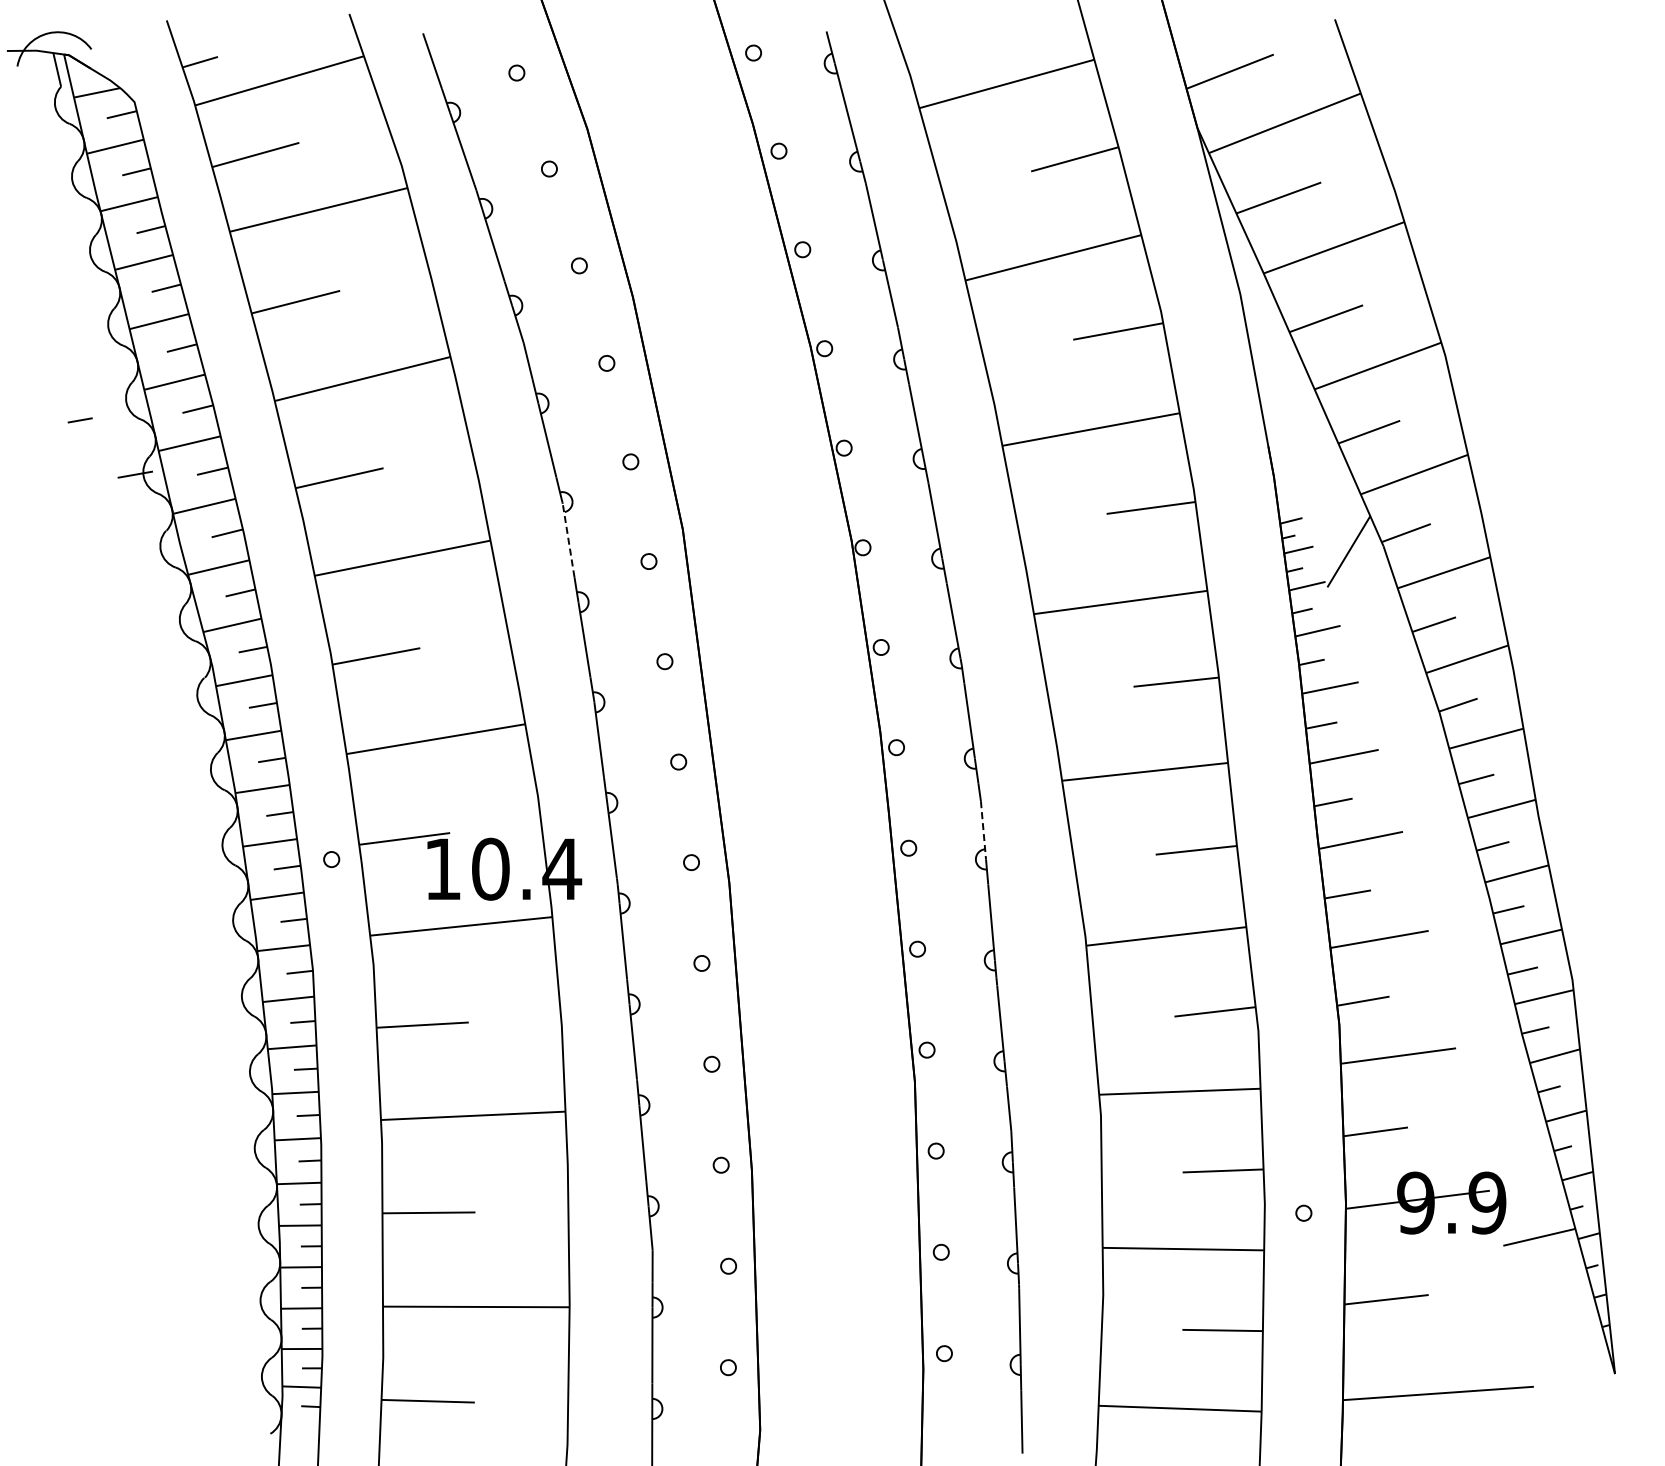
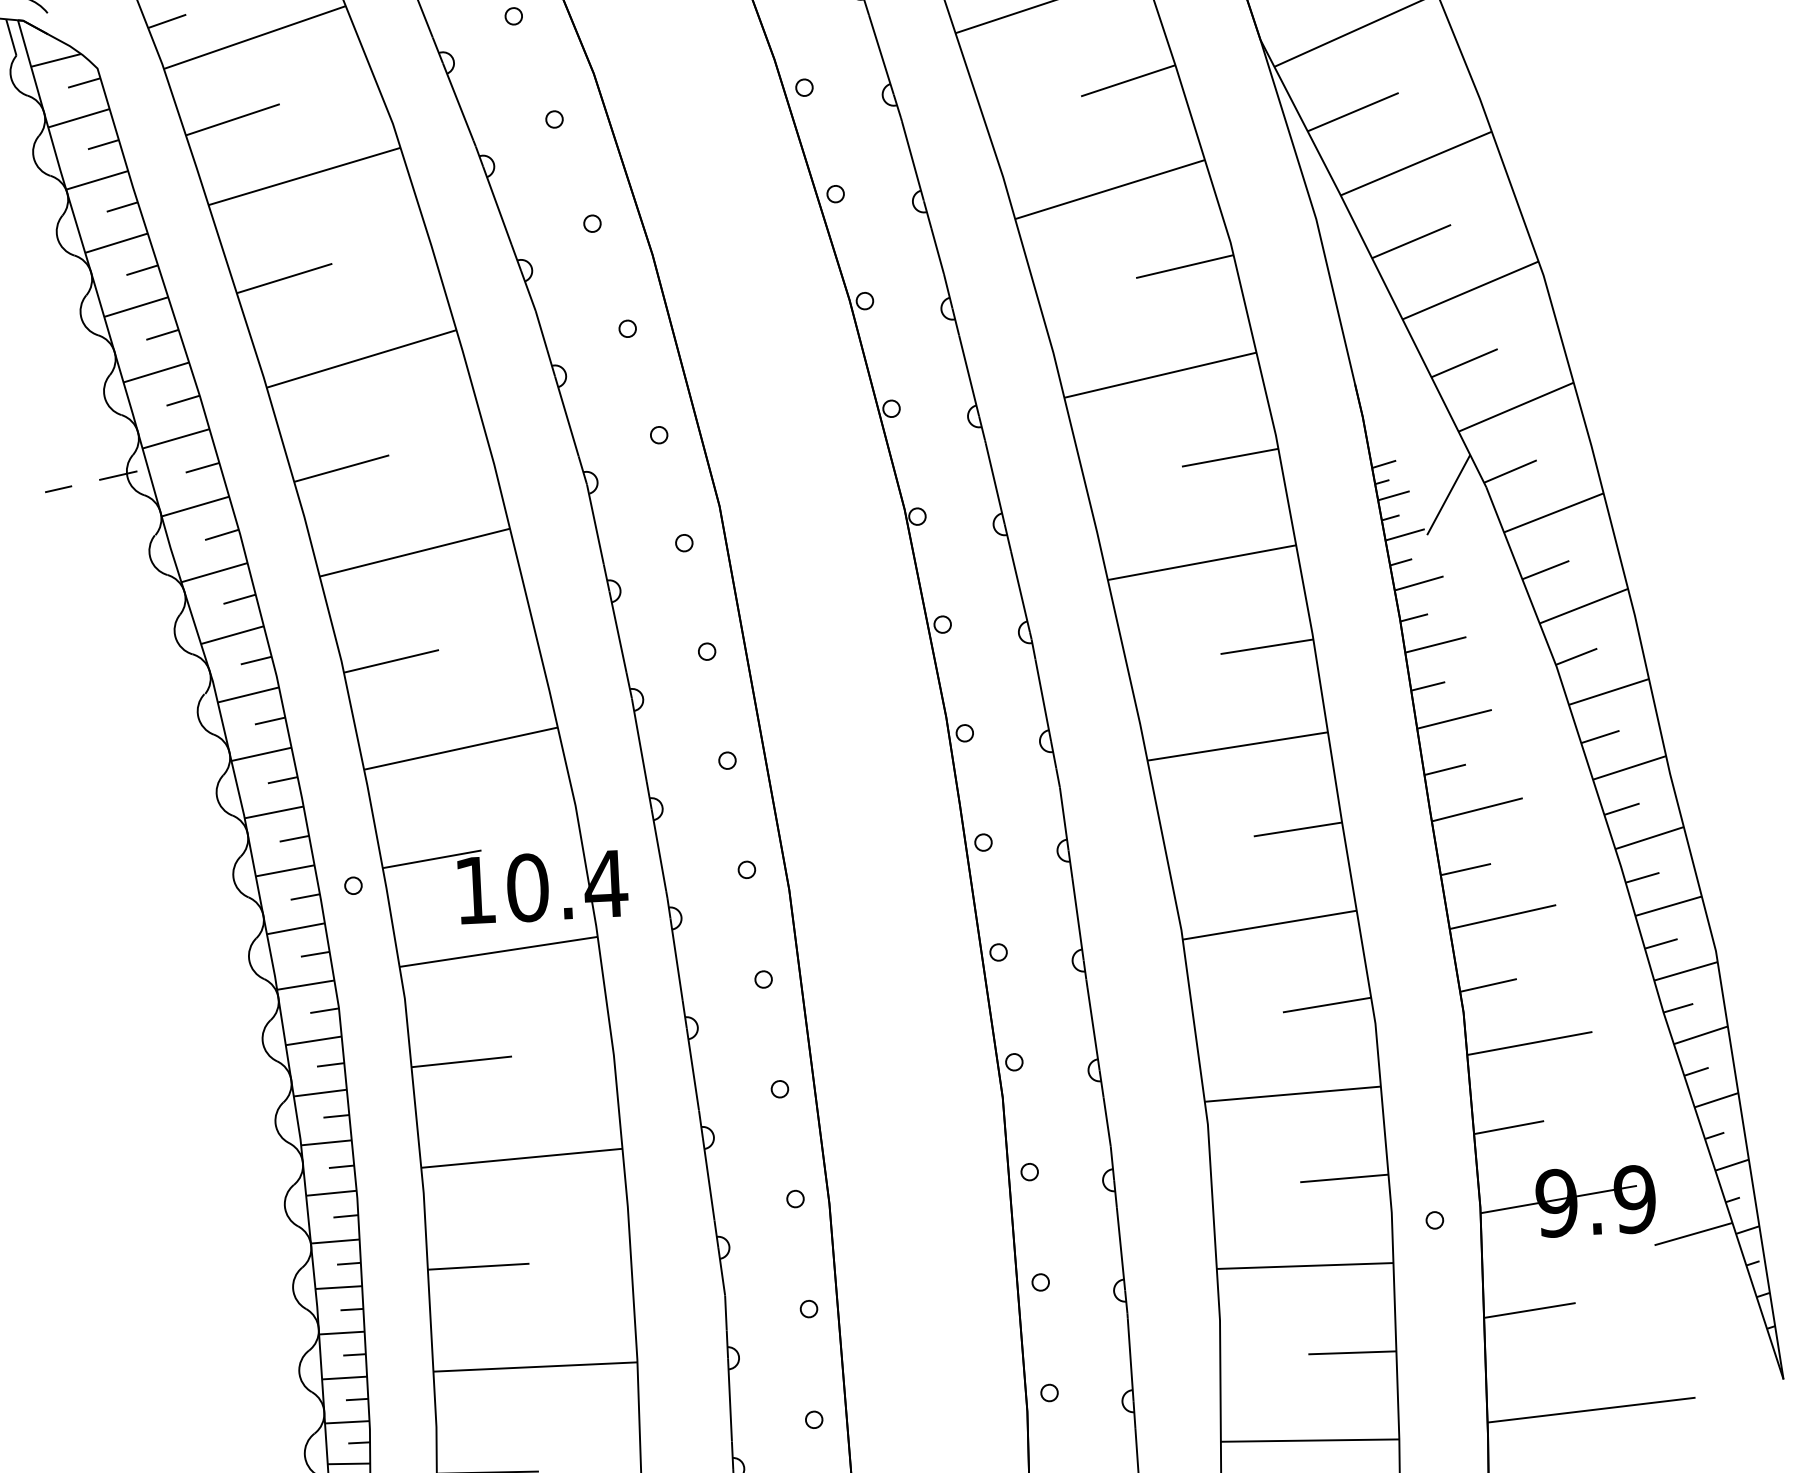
line: (79, 420) -> (57, 489), moved
line: (568, 540) -> (595, 524), dashed -> solid
line: (983, 830) -> (1064, 819), dashed -> solid

